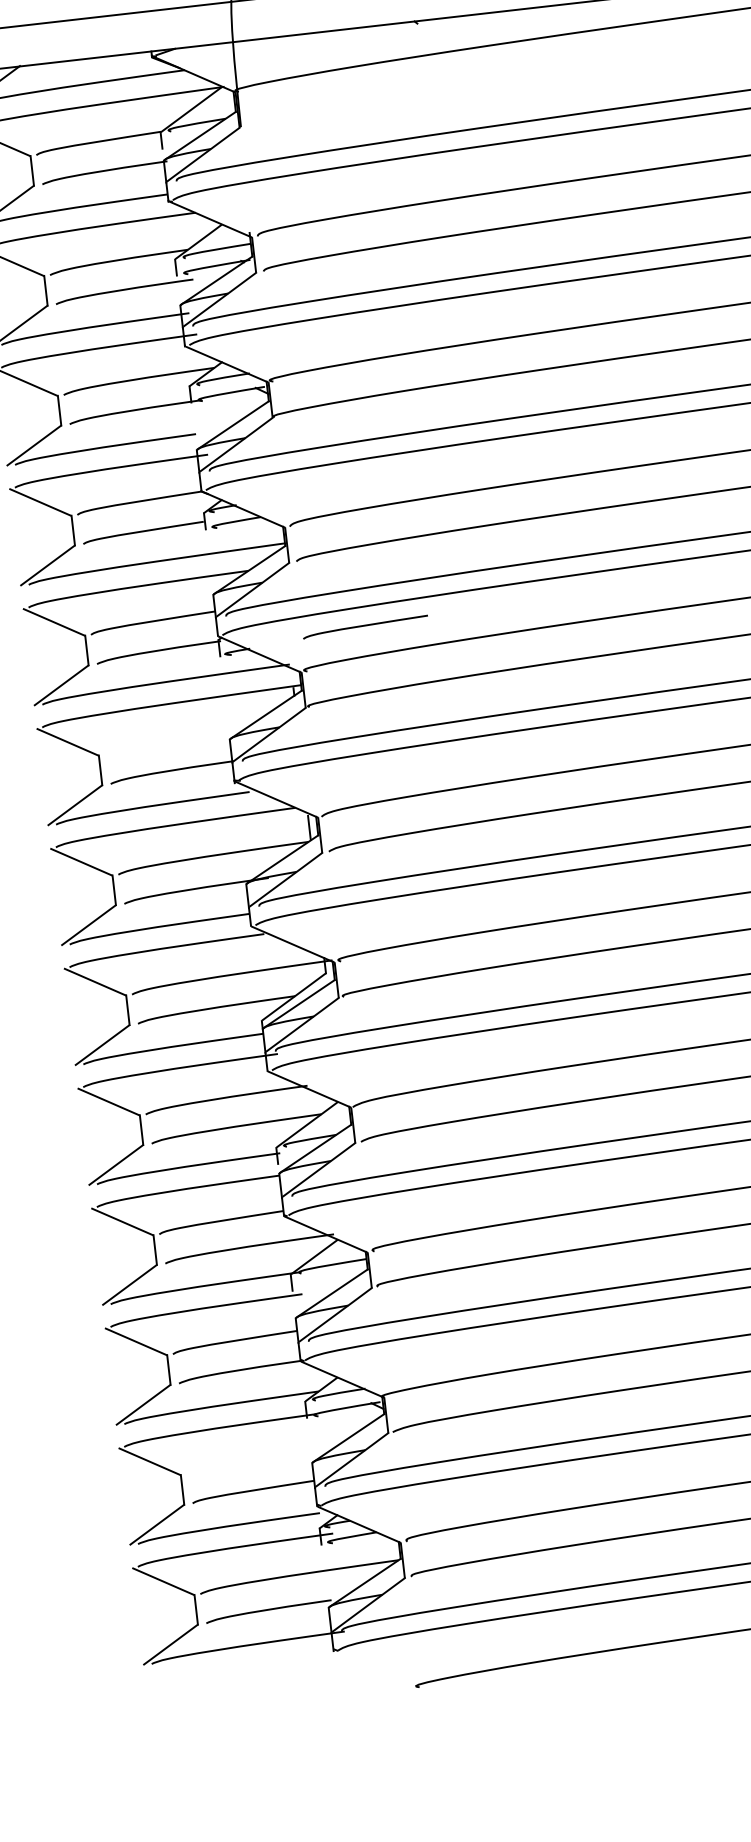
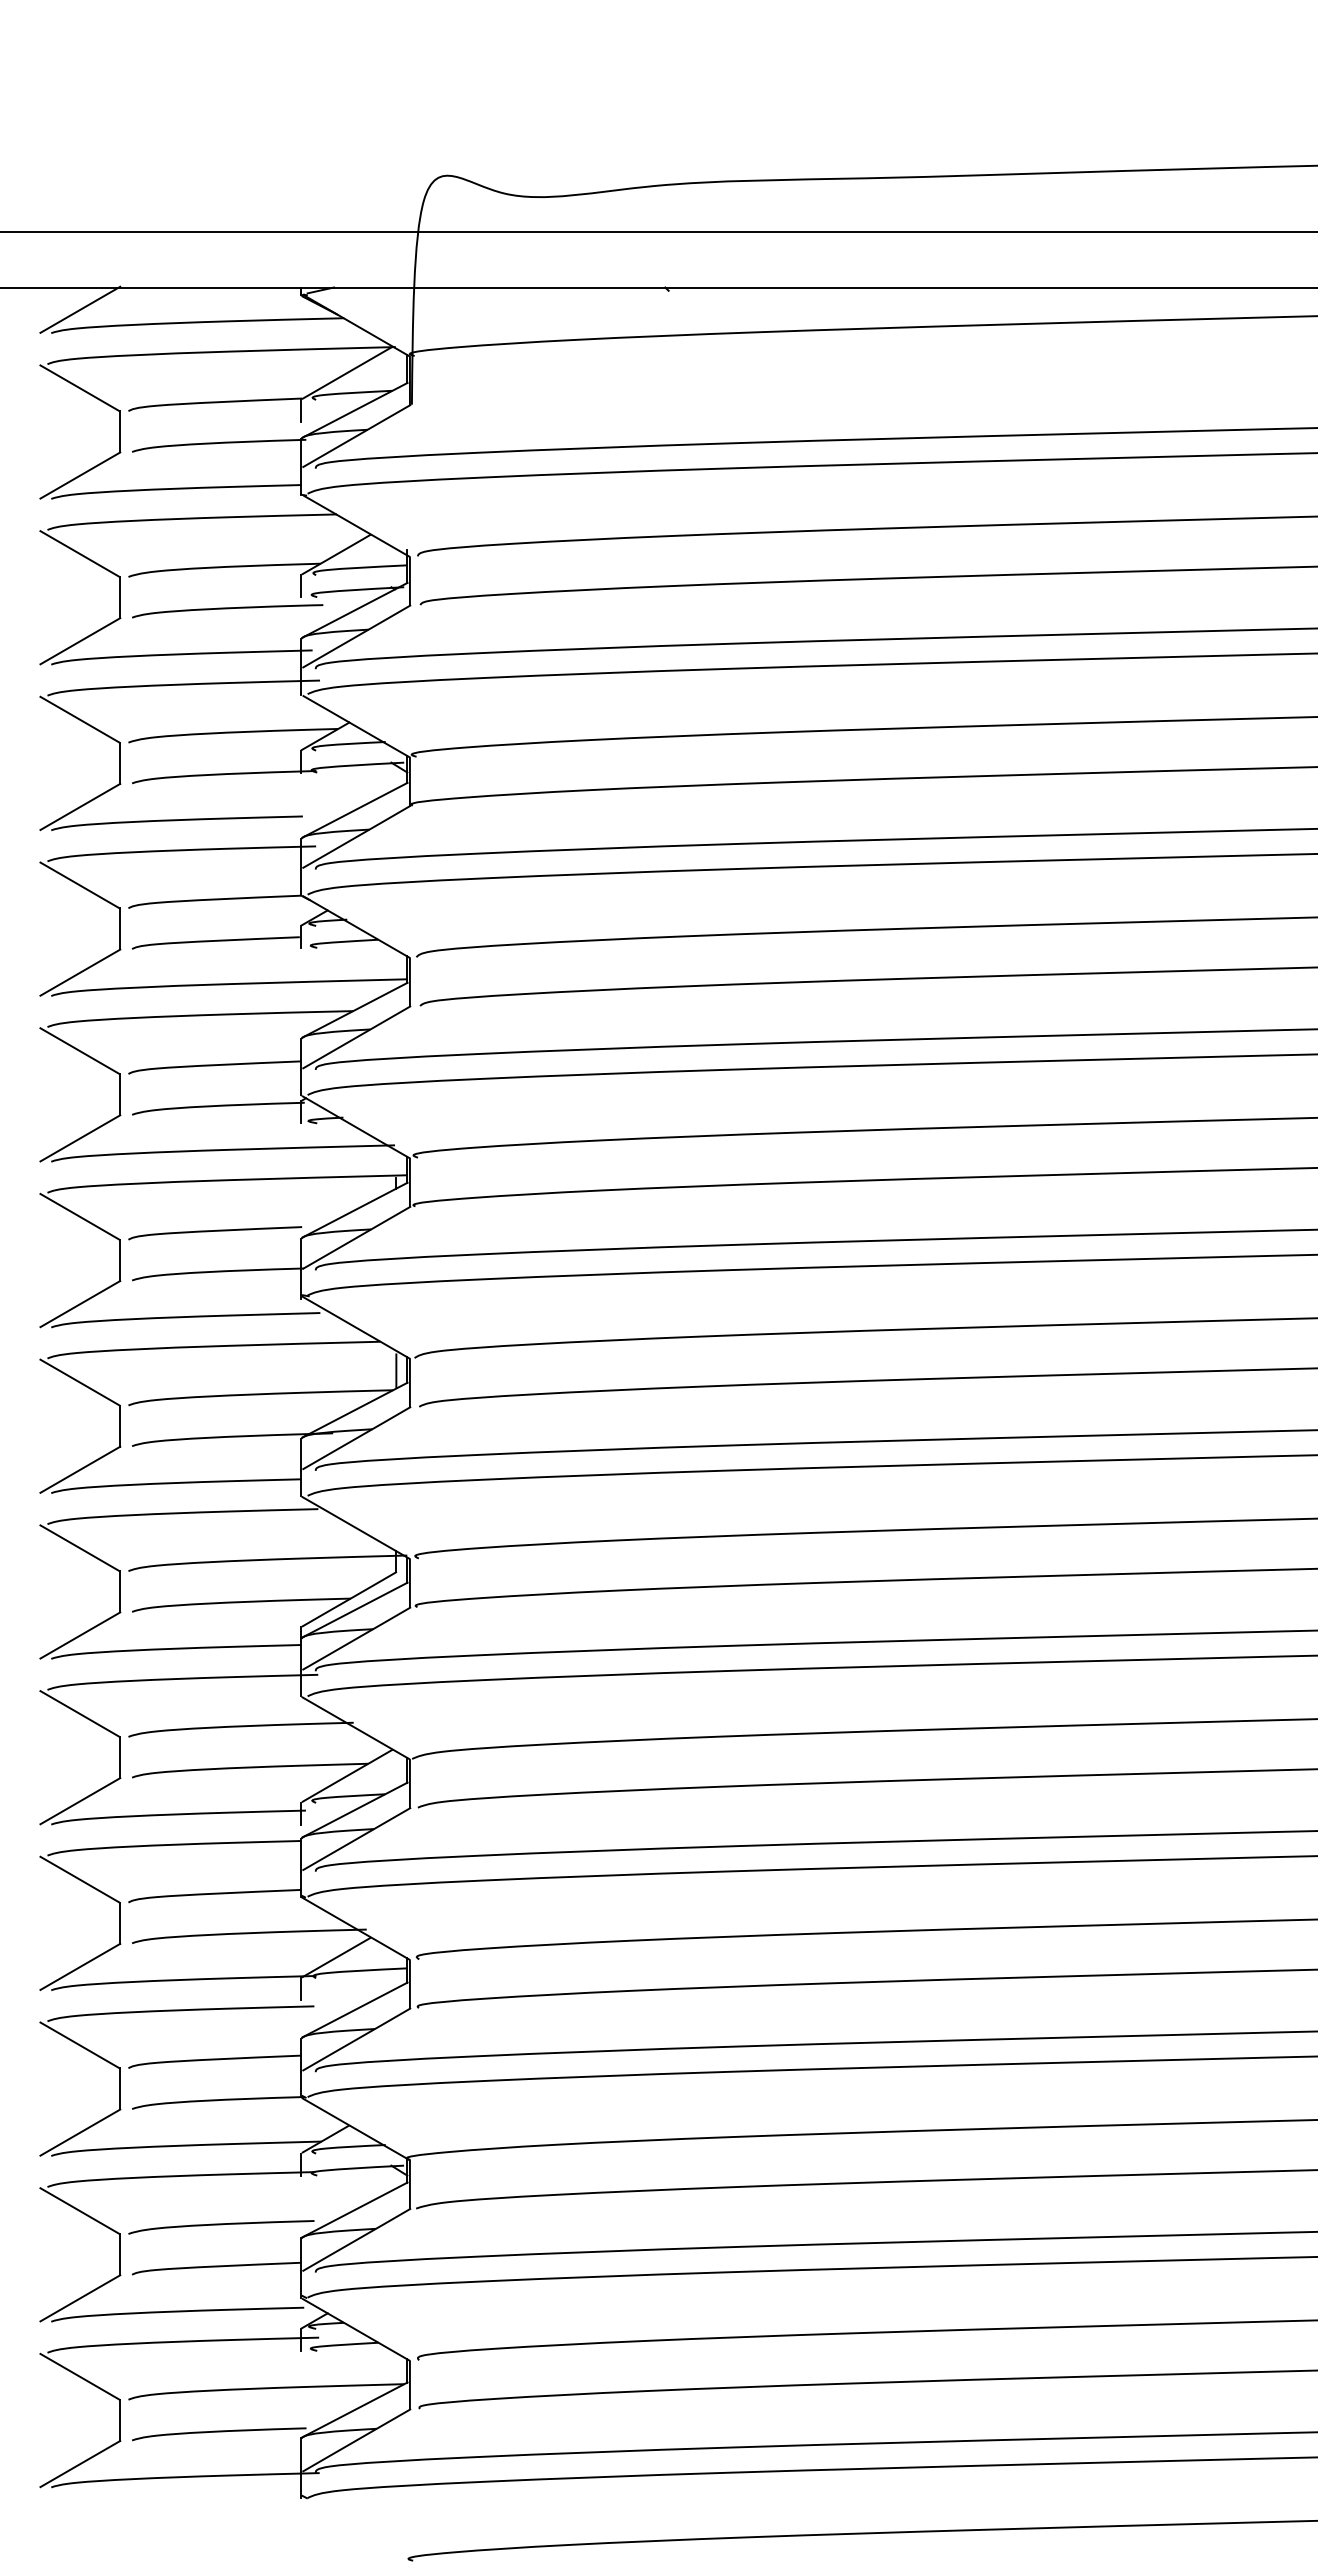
curve: (365, 625) -> (215, 1231), moved
curve: (253, 1460) -> (221, 2225), added

